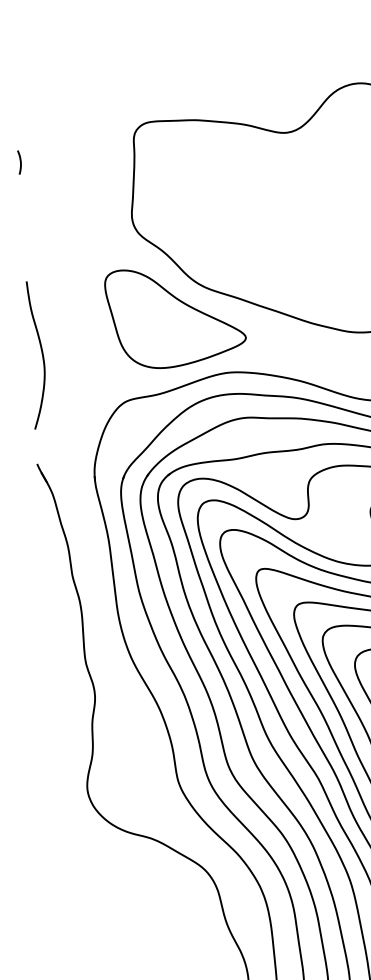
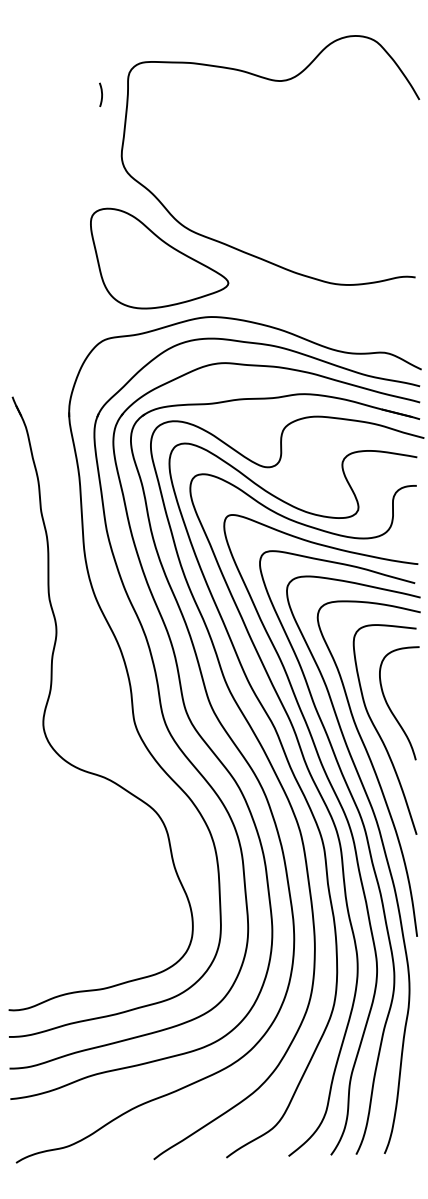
line: (20, 162) -> (101, 94), moved
curve: (41, 355) -> (23, 288), removed

